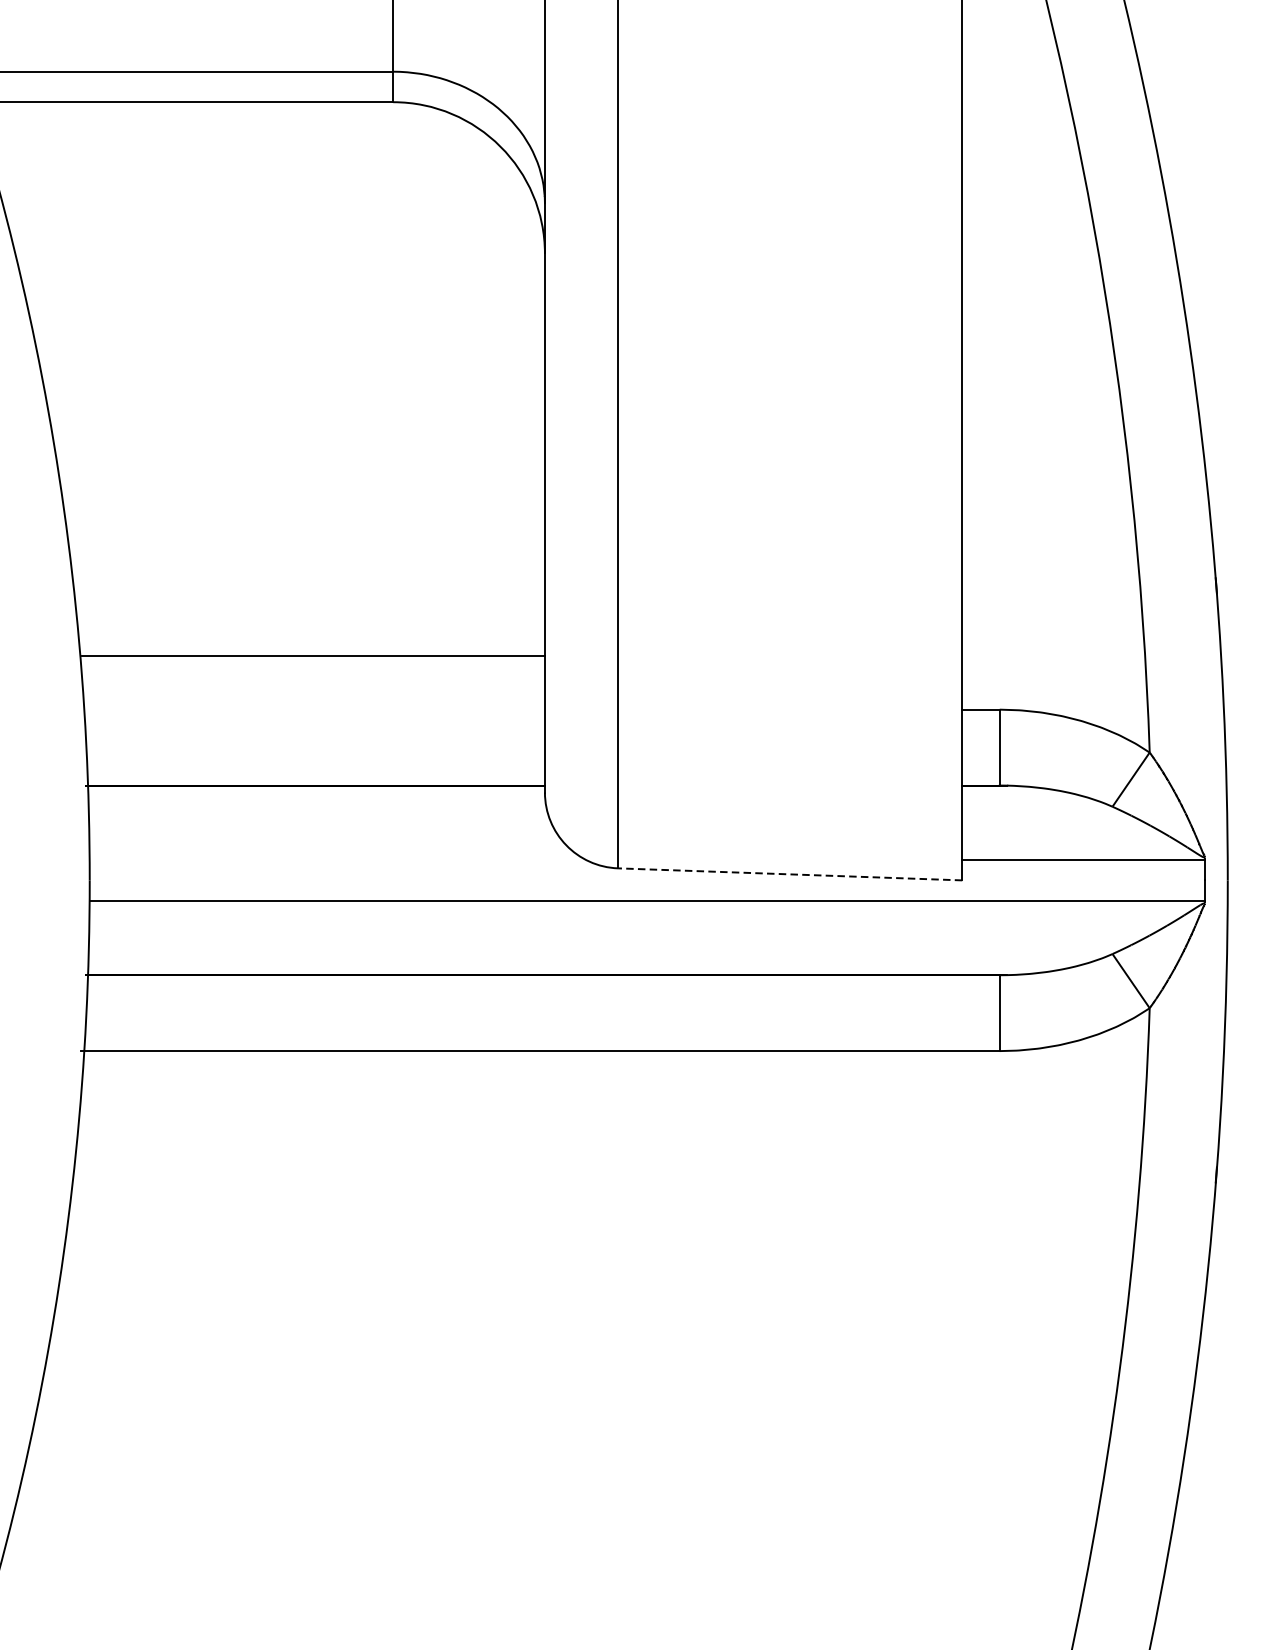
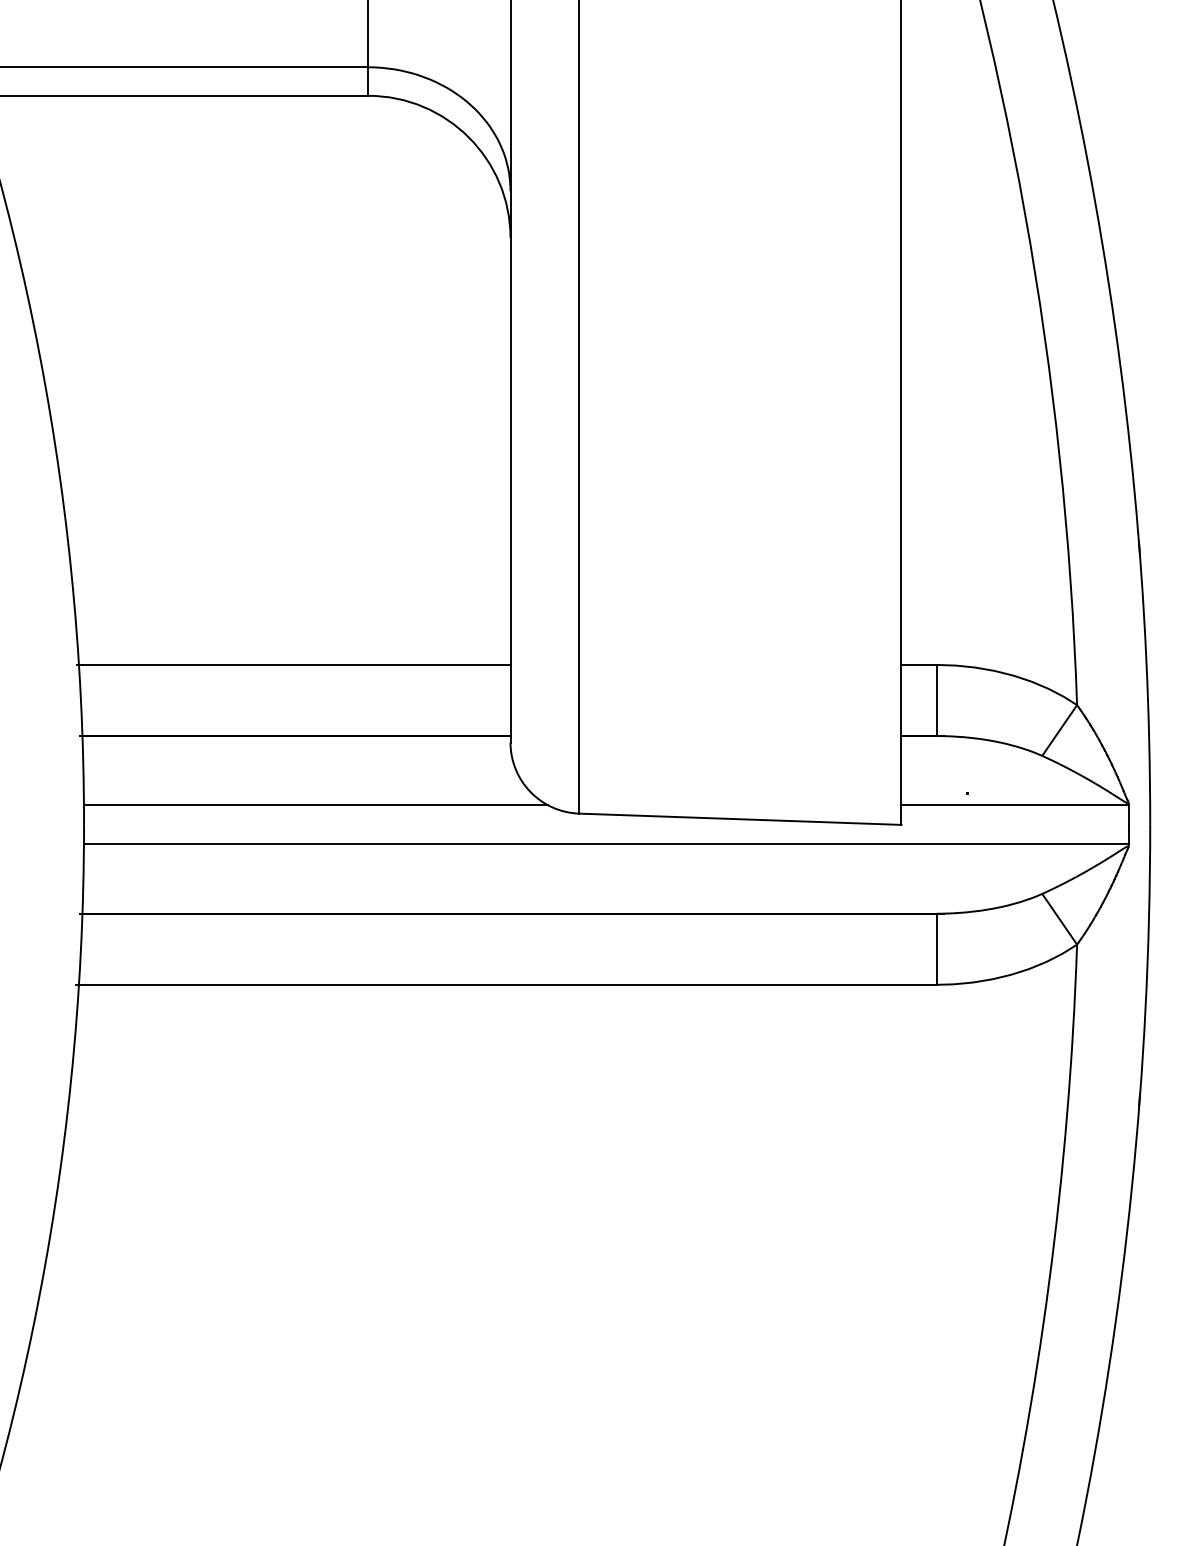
line: (313, 655) -> (293, 664), moved
line: (336, 859) -> (315, 805), added
line: (789, 874) -> (739, 819), dashed -> solid

